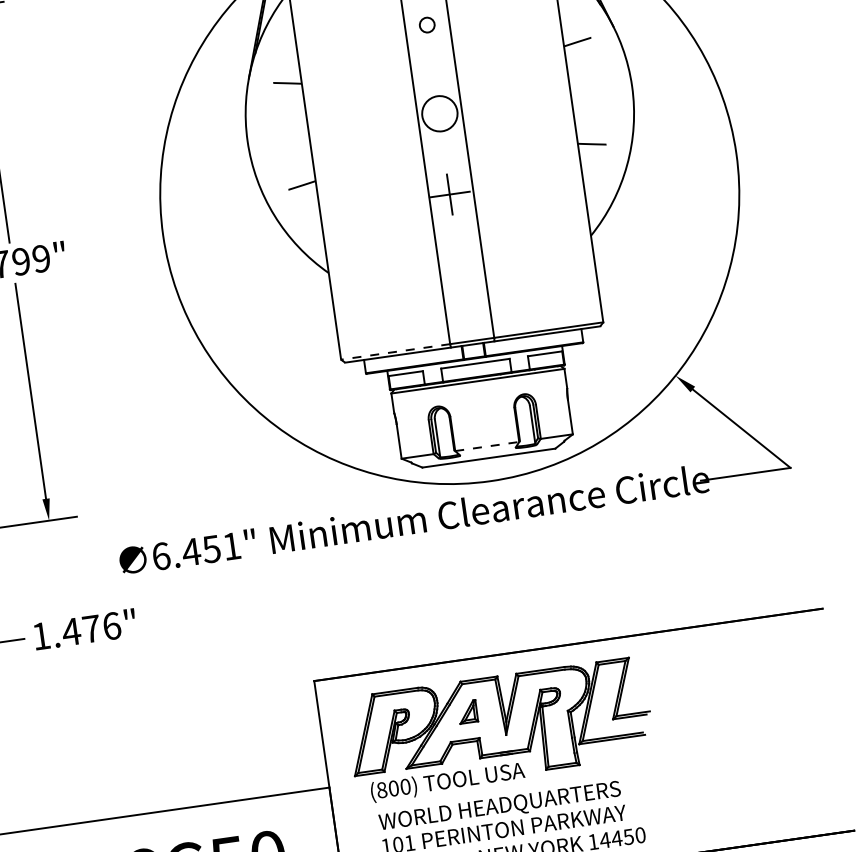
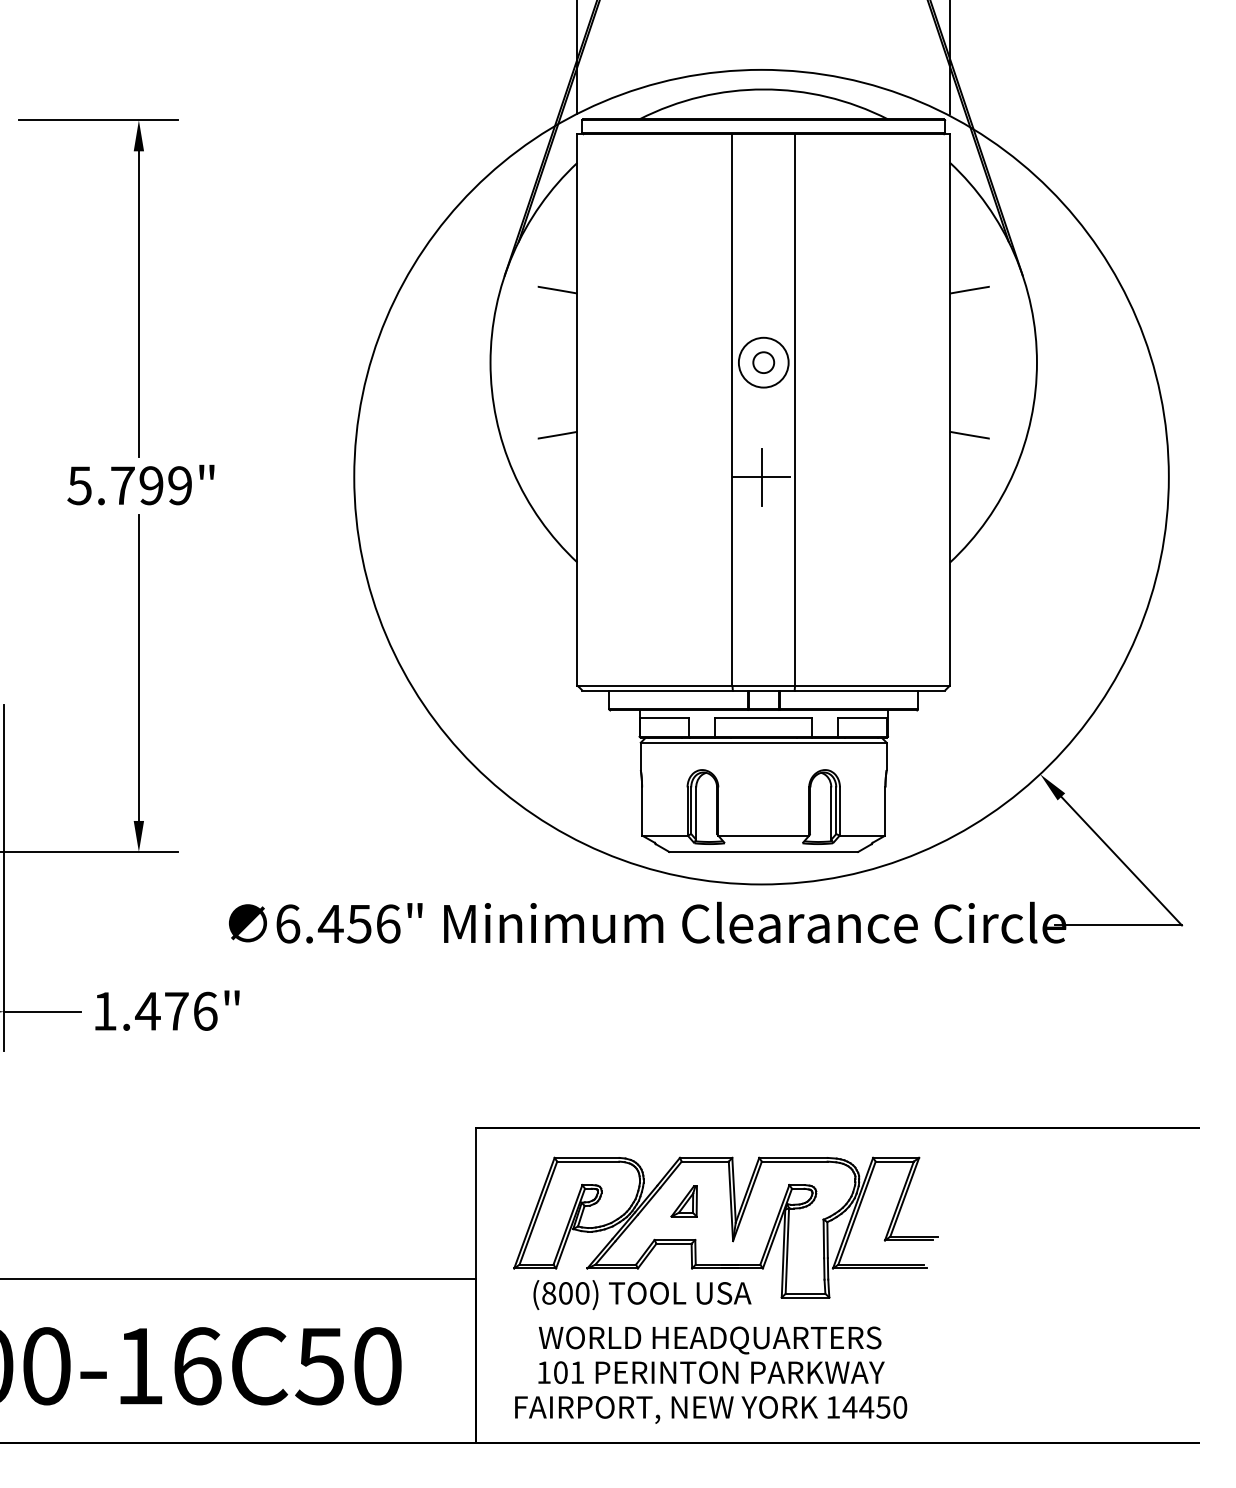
circle: (427, 25) -> (763, 362), moved
line: (395, 351) -> (654, 685), dashed -> solid
line: (487, 446) -> (764, 835), dashed -> solid
text: (231, 546) -> (388, 923), 6.451" -> 6.456"

